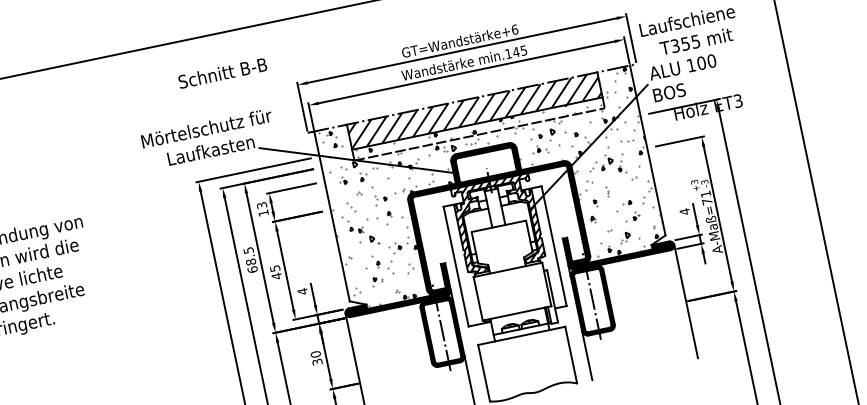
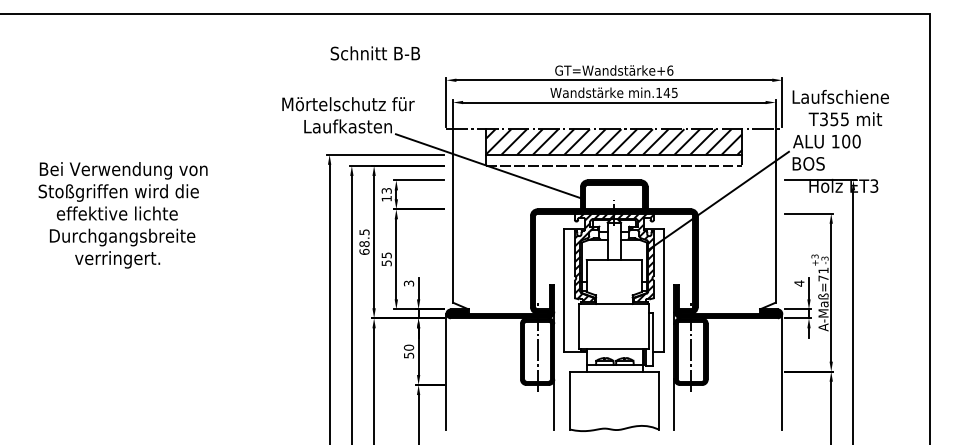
hatch: (491, 188) -> (614, 221), removed
text: (276, 276) -> (386, 263), 45 -> 55
text: (302, 291) -> (408, 283), 4 -> 3
text: (316, 362) -> (408, 355), 30 -> 50

